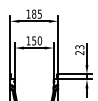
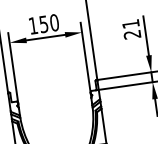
text: (79, 47) -> (130, 24), 23 -> 21

